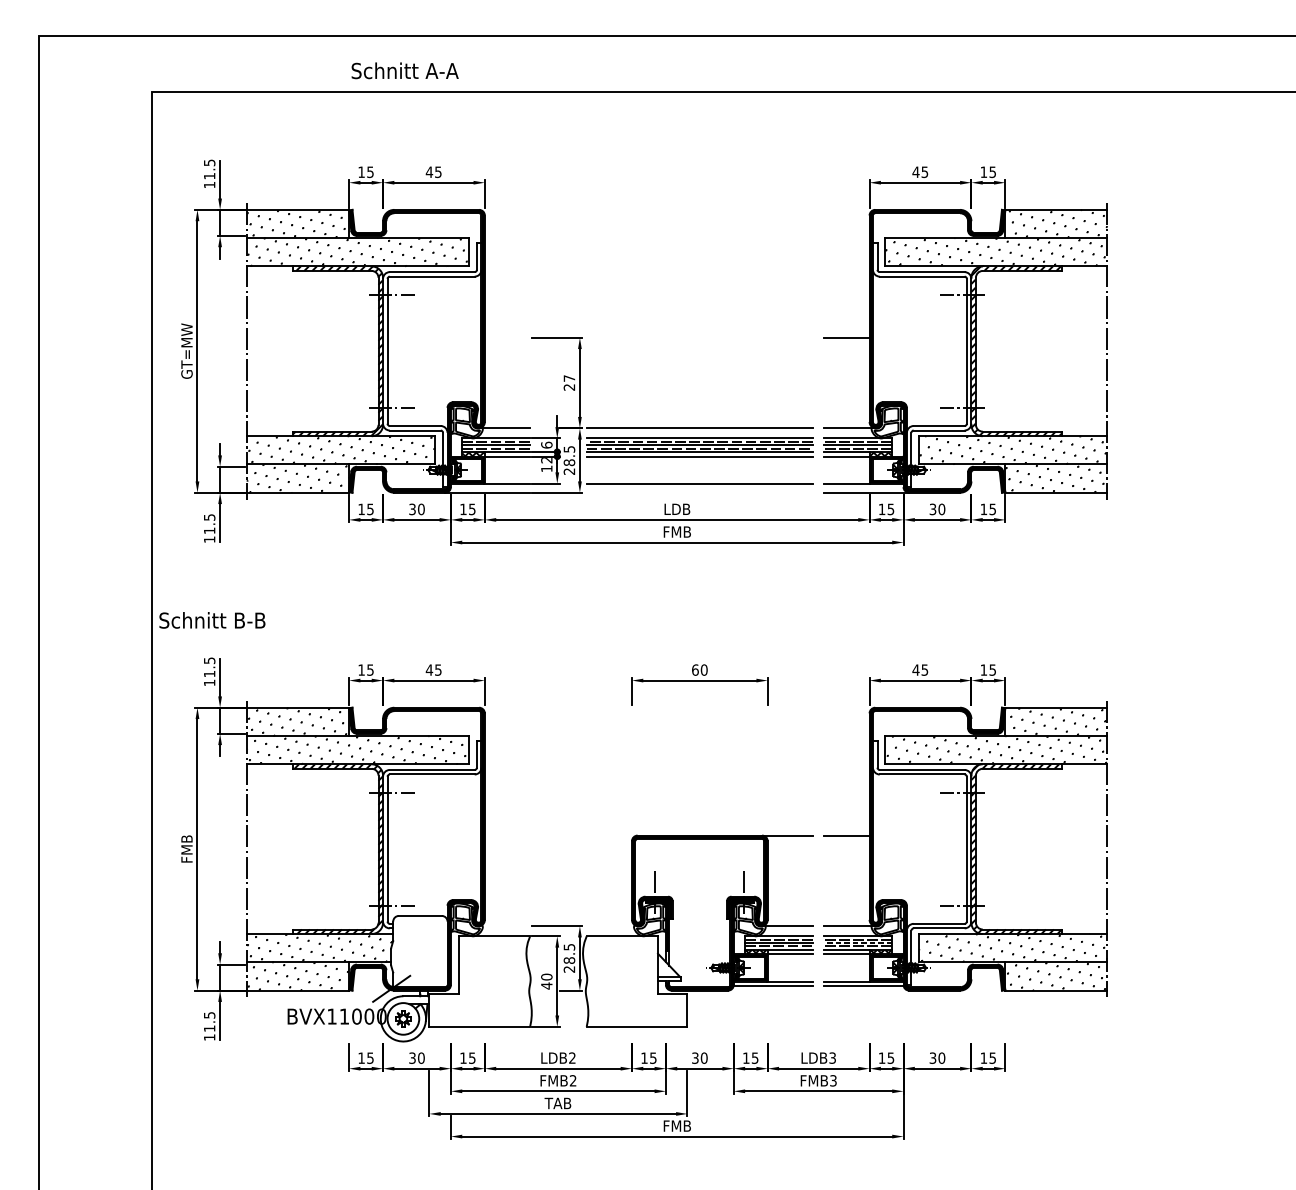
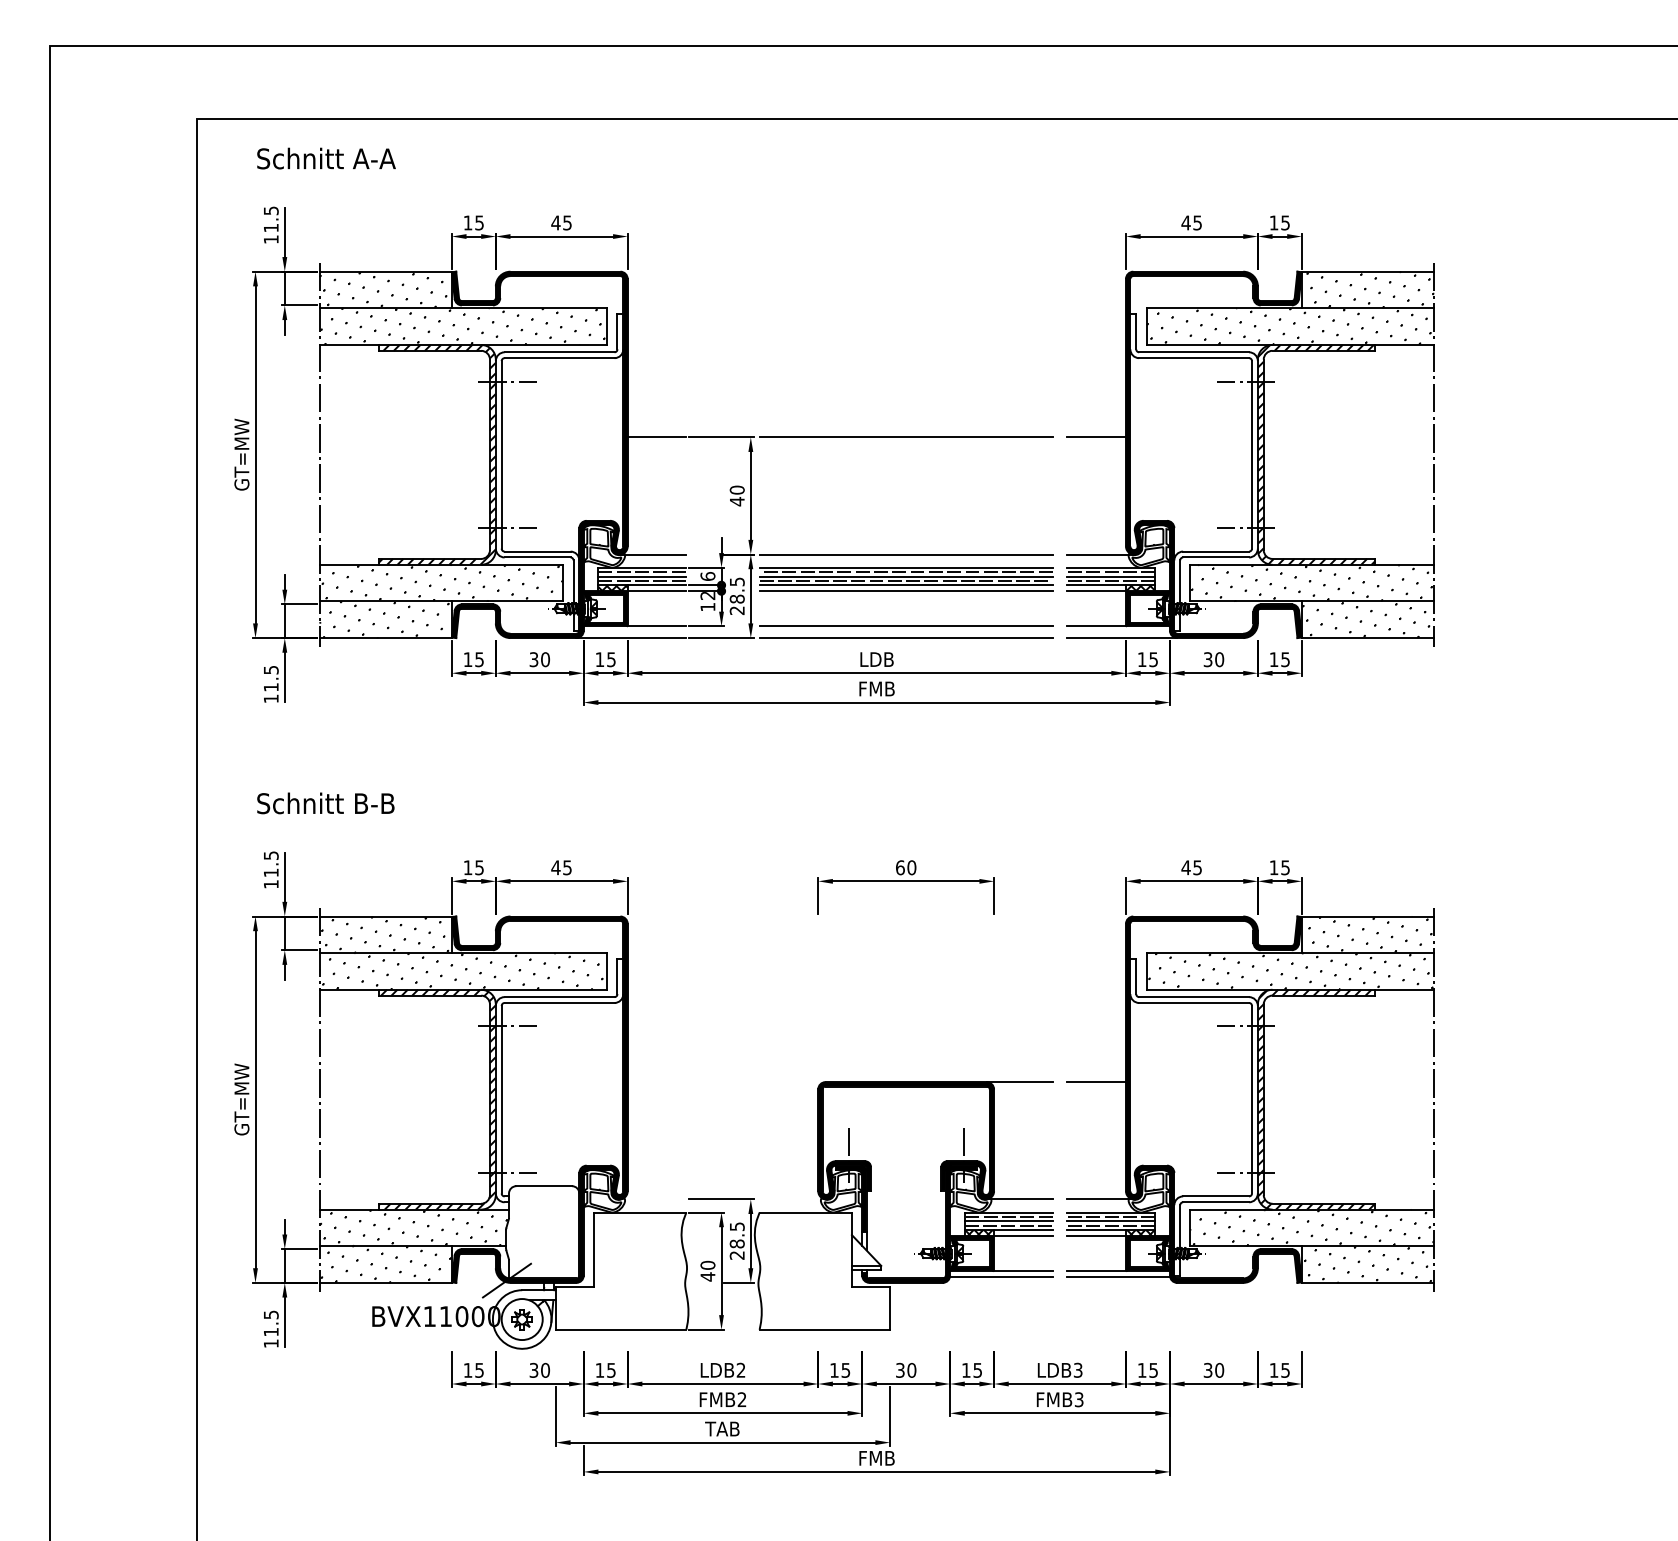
text: (405, 70) -> (326, 158), moved
line: (507, 337) -> (656, 437), added
line: (699, 337) -> (905, 437), added
text: (568, 382) -> (736, 495), 27 -> 40
line: (699, 493) -> (905, 638), added
text: (212, 620) -> (325, 803), moved
text: (186, 849) -> (241, 1099), FMB -> GT=MW
line: (858, 943) -> (1111, 1221), dashed -> solid

